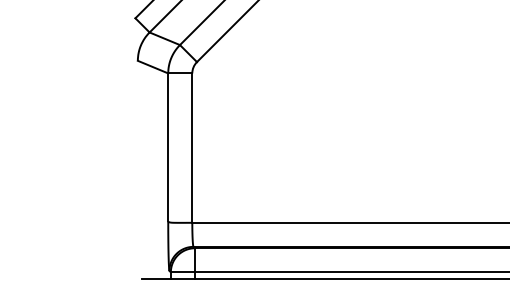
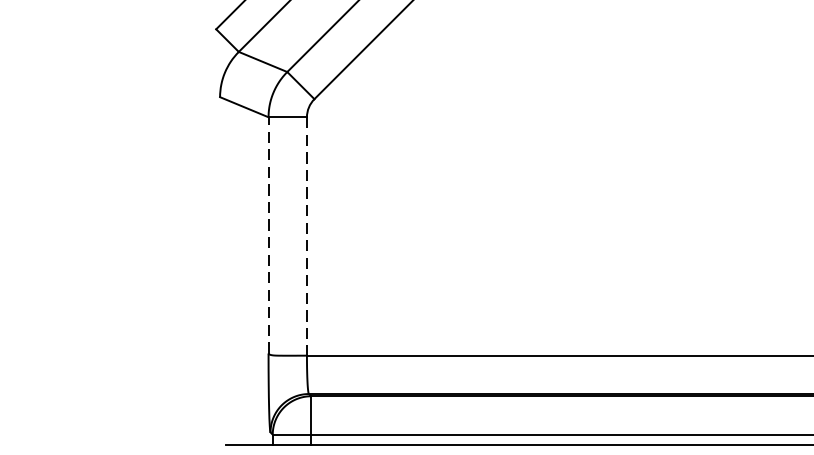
line: (168, 146) -> (268, 233), solid -> dashed
line: (192, 148) -> (307, 237), solid -> dashed

